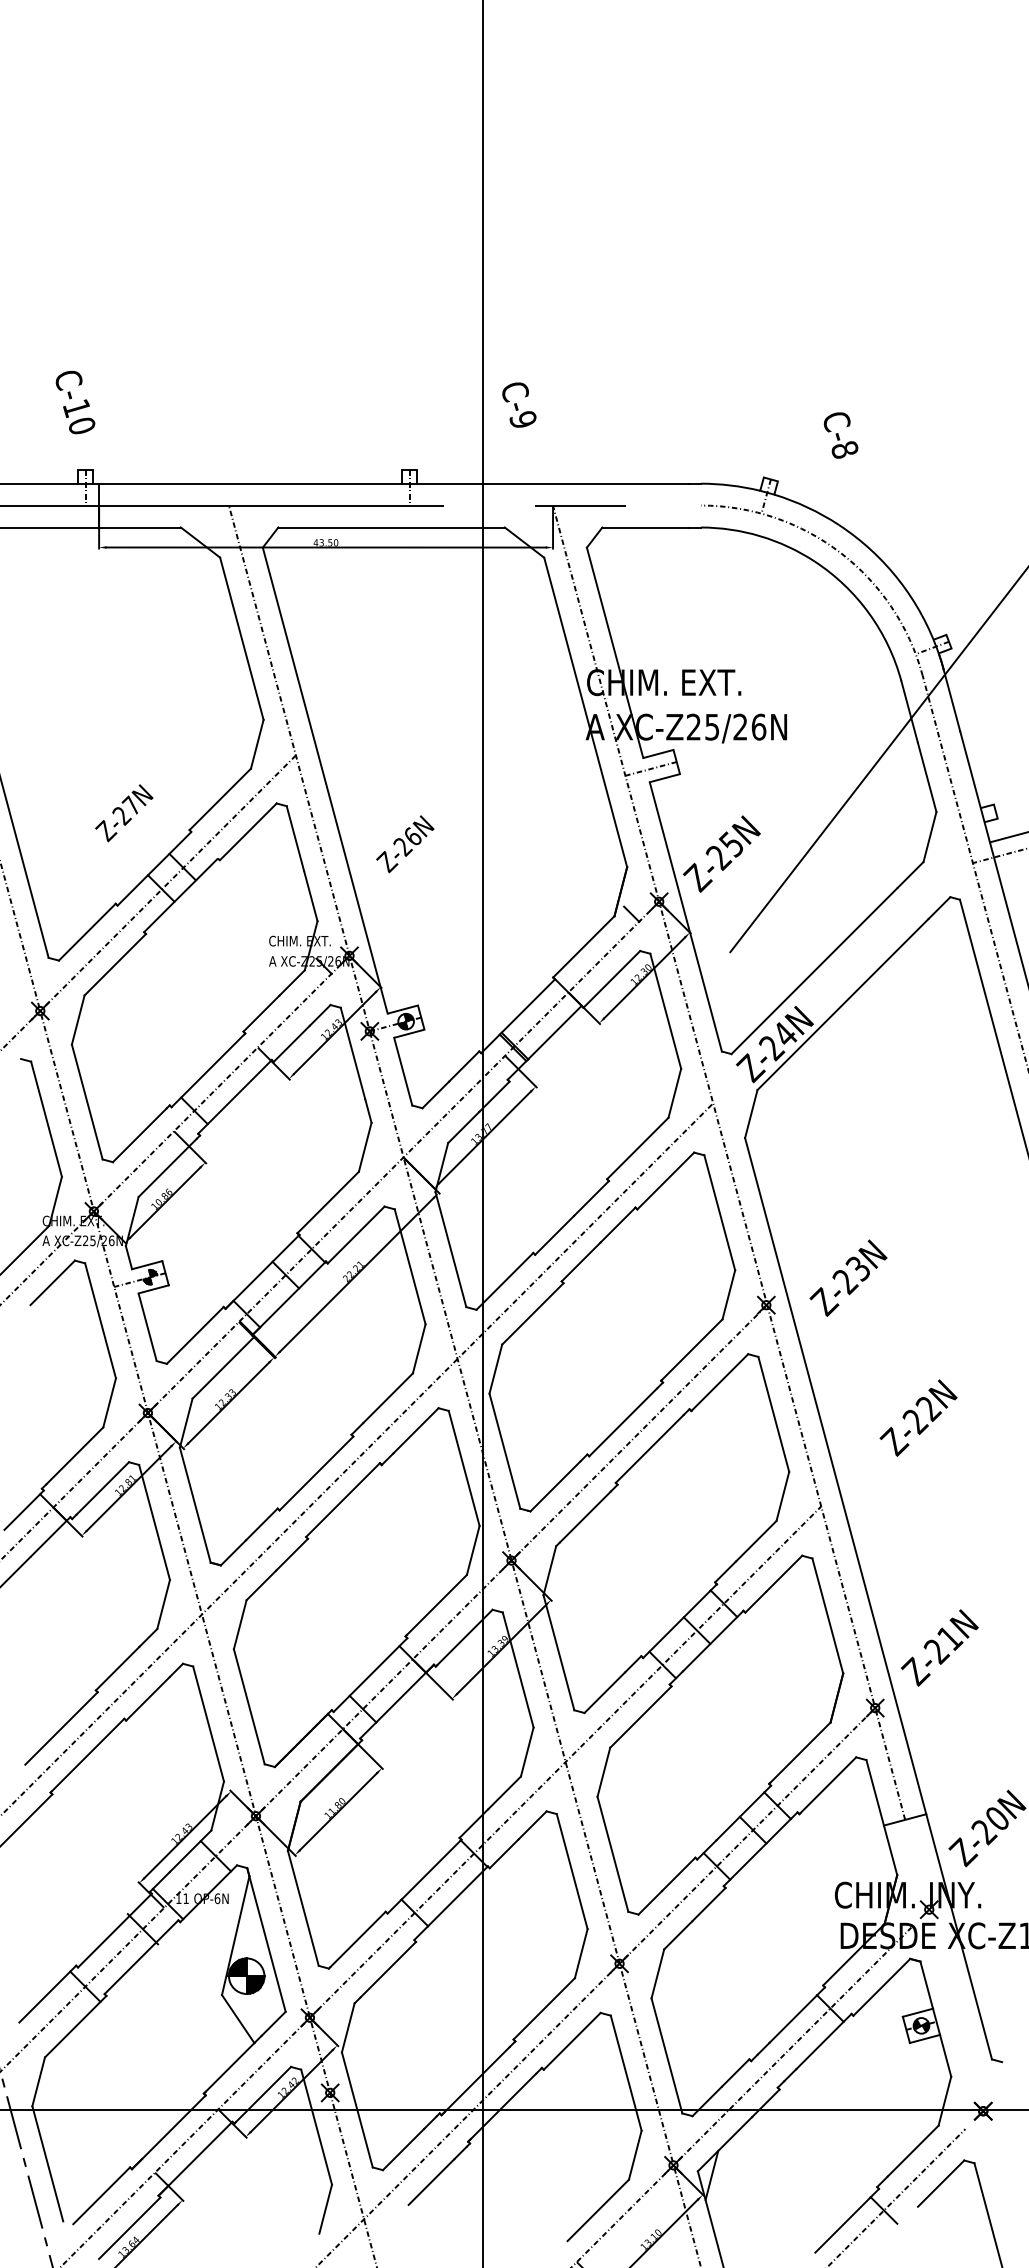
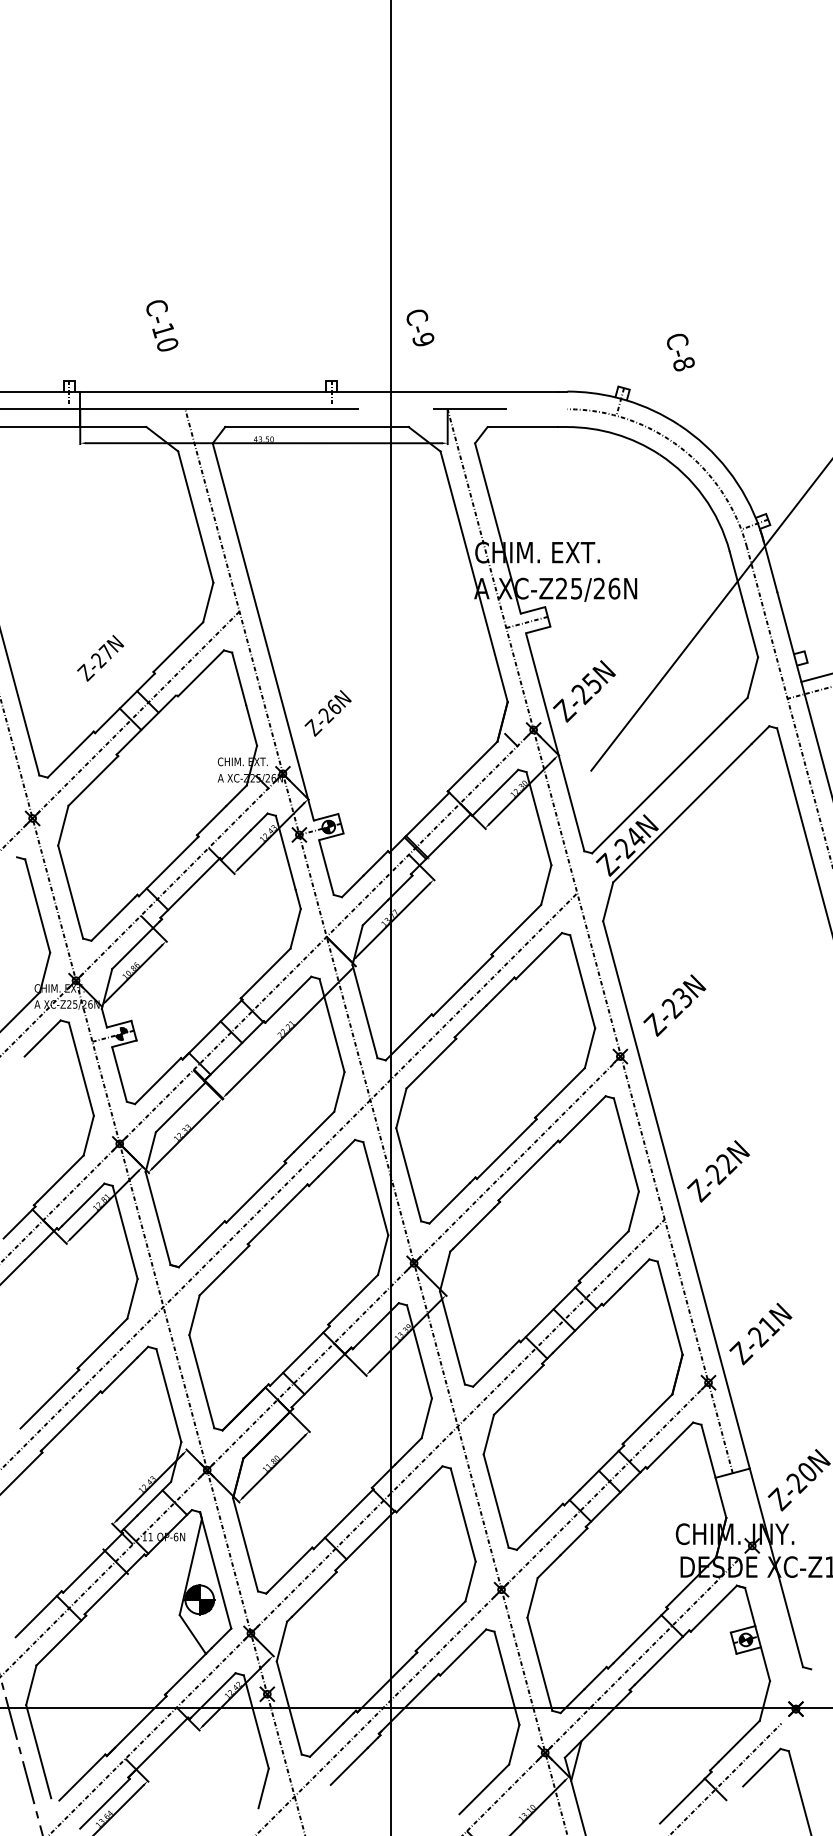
text: (75, 402) -> (162, 325), moved
text: (405, 844) -> (328, 713), moved
text: (848, 1277) -> (674, 1005), moved
text: (918, 1417) -> (718, 1170), moved

